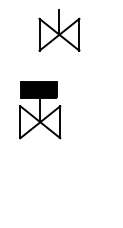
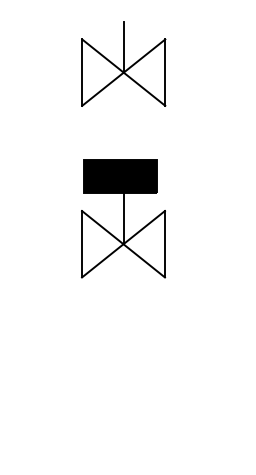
part: (40, 110) -> (123, 219), moved

